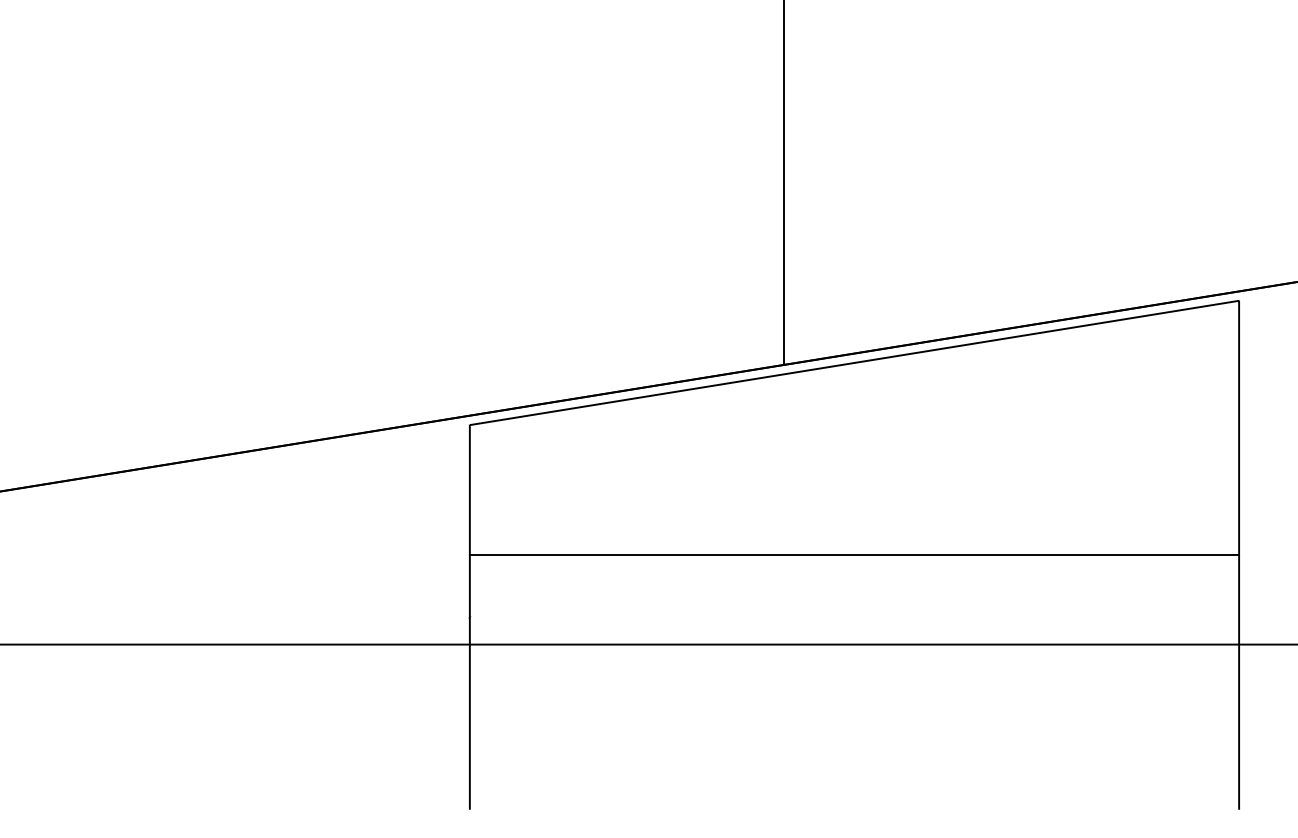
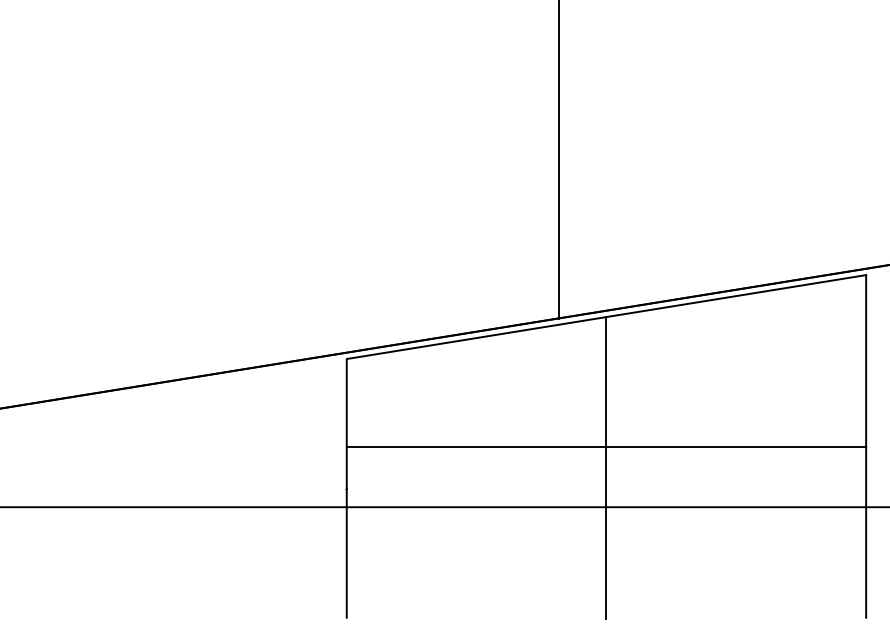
line: (854, 585) -> (606, 467), added

